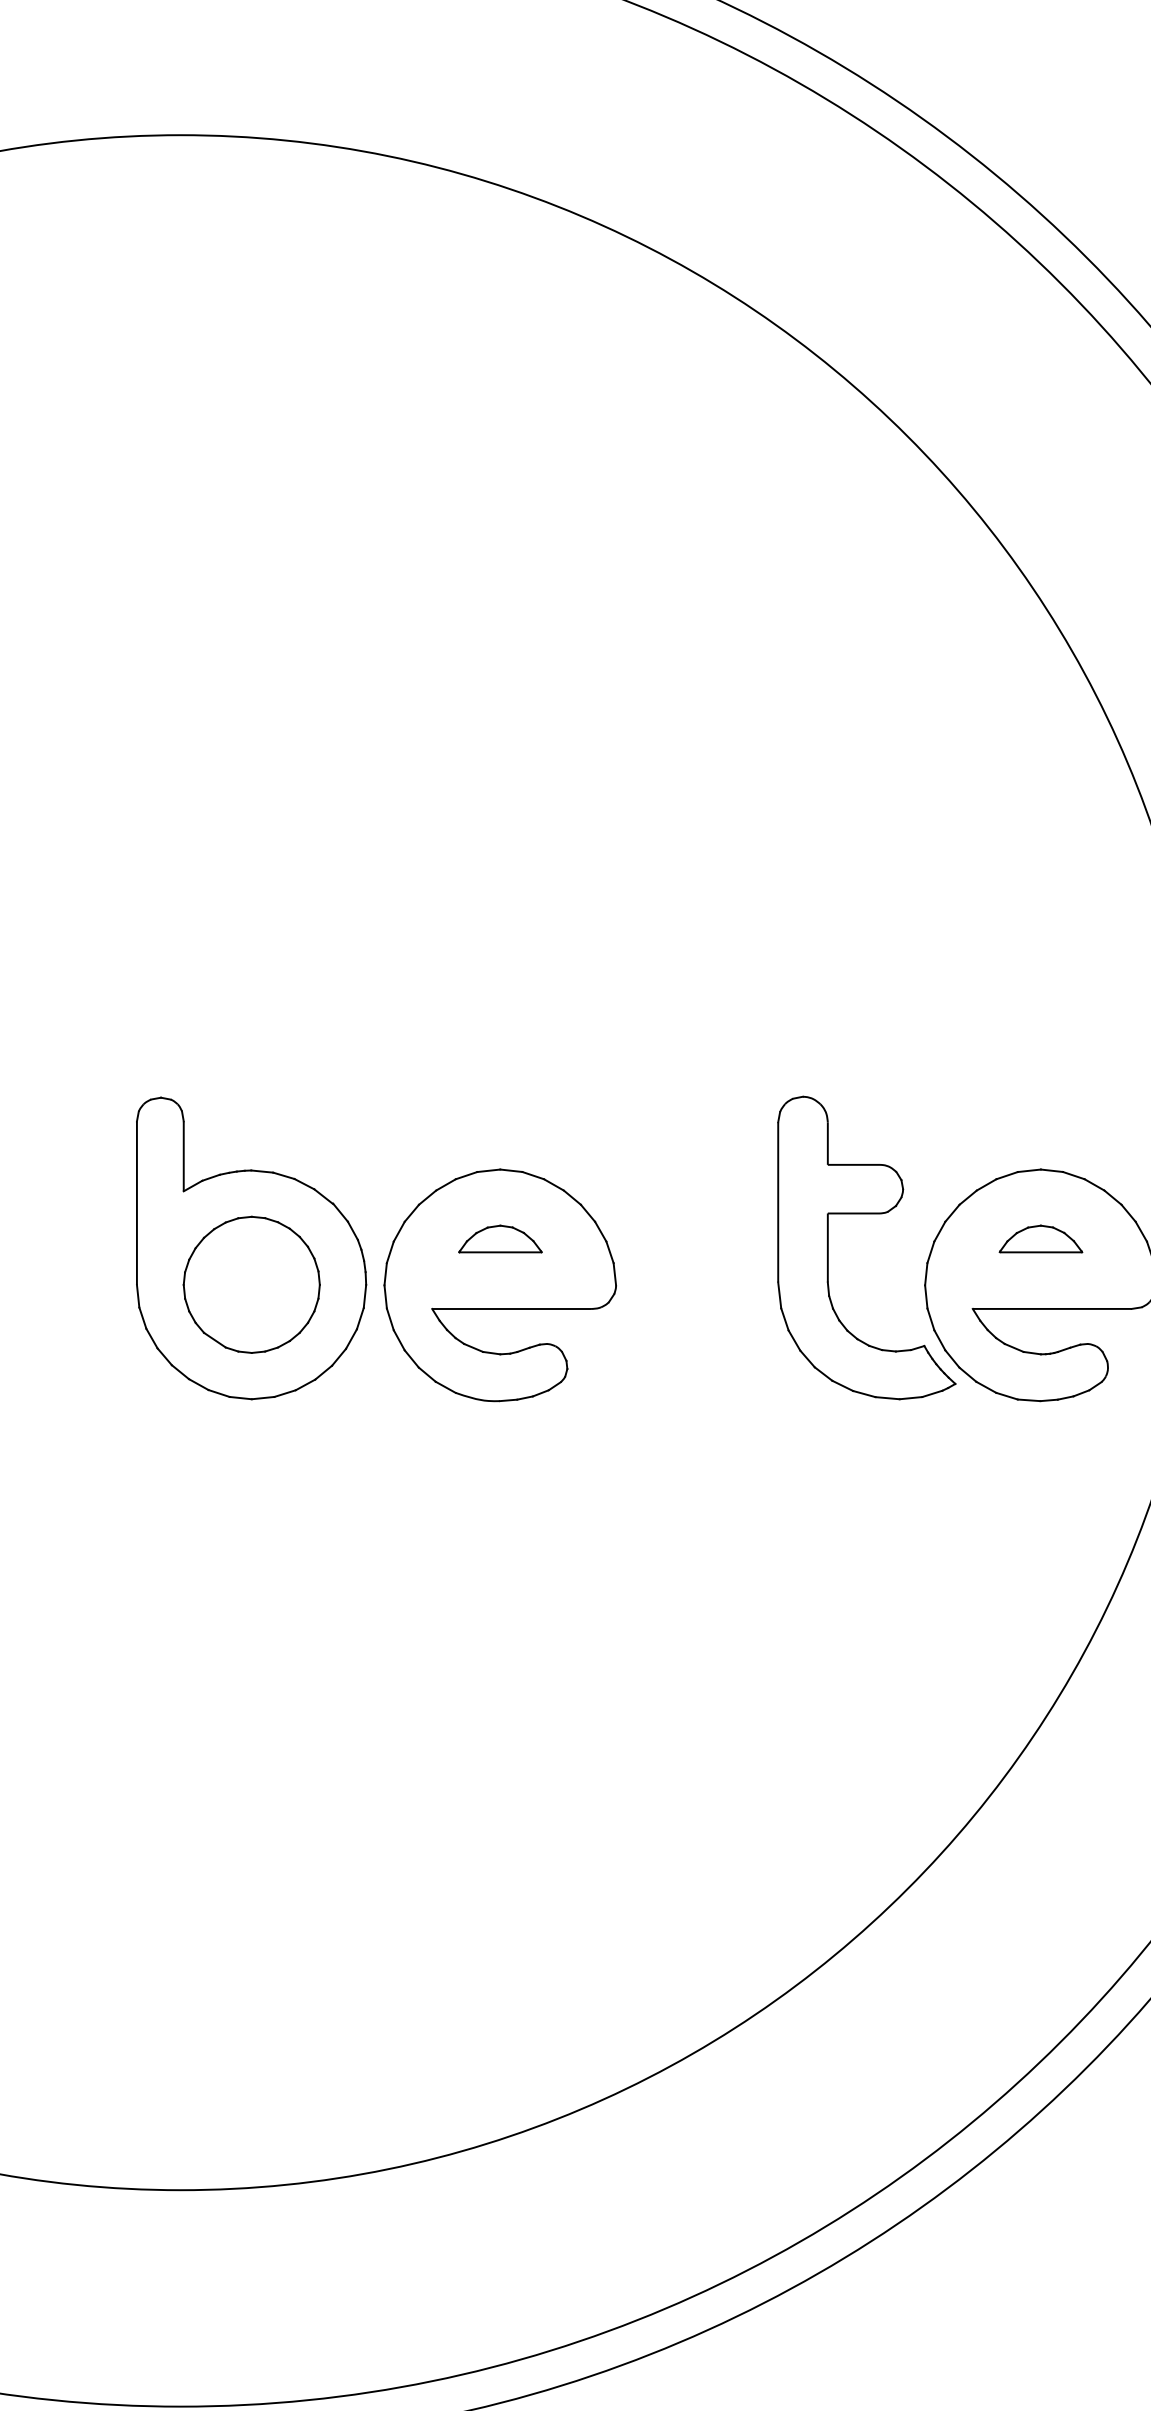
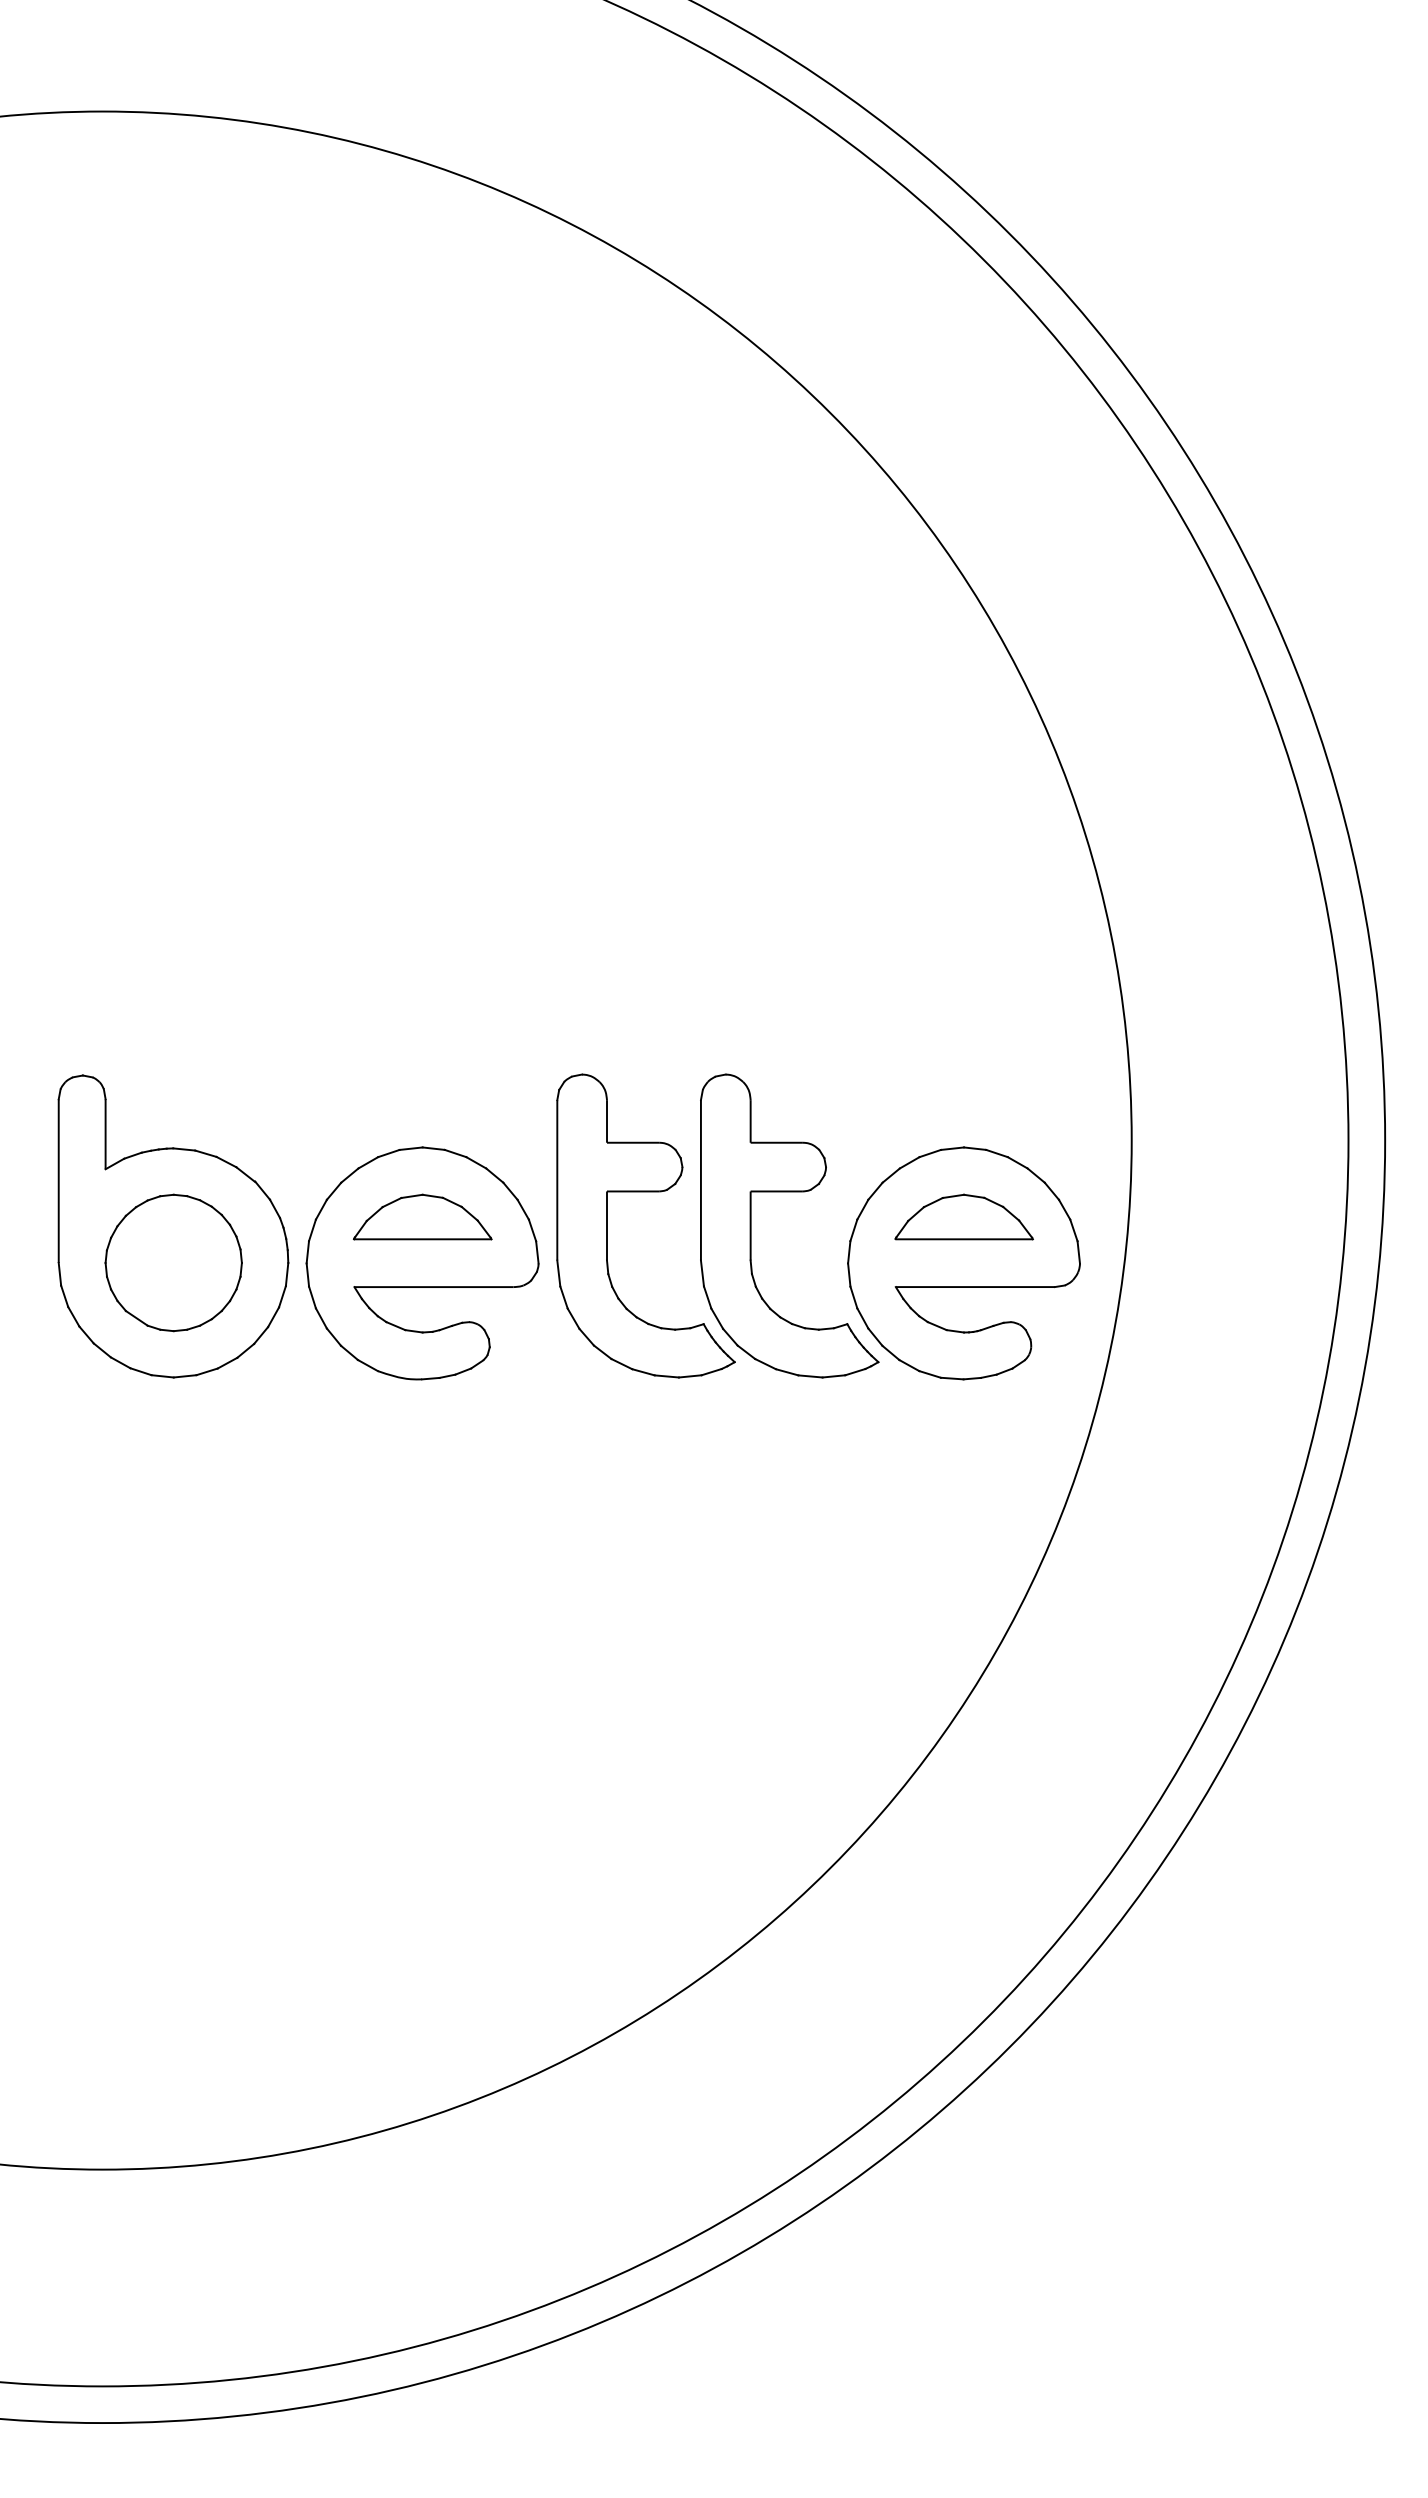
part: (722, 1214) -> (645, 1192), added
part: (500, 1238) -> (422, 1216), size x1.67
part: (1040, 1238) -> (963, 1216), size x1.67

